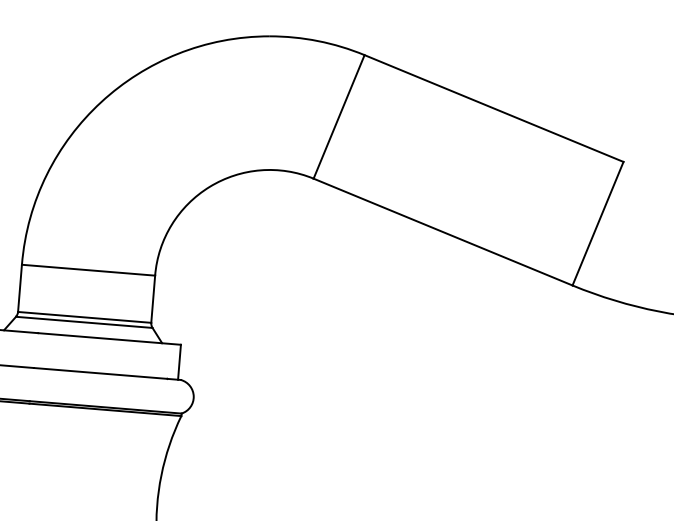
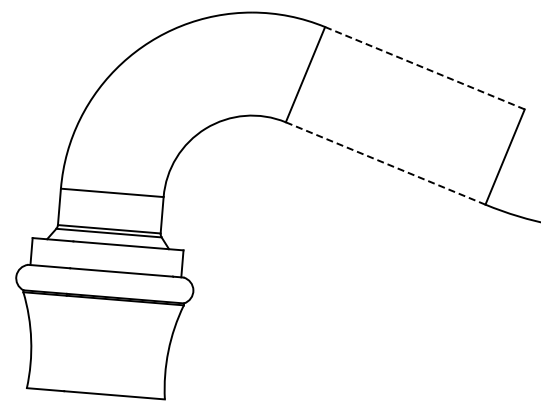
line: (493, 108) -> (424, 68), solid -> dashed
line: (442, 232) -> (385, 163), solid -> dashed

